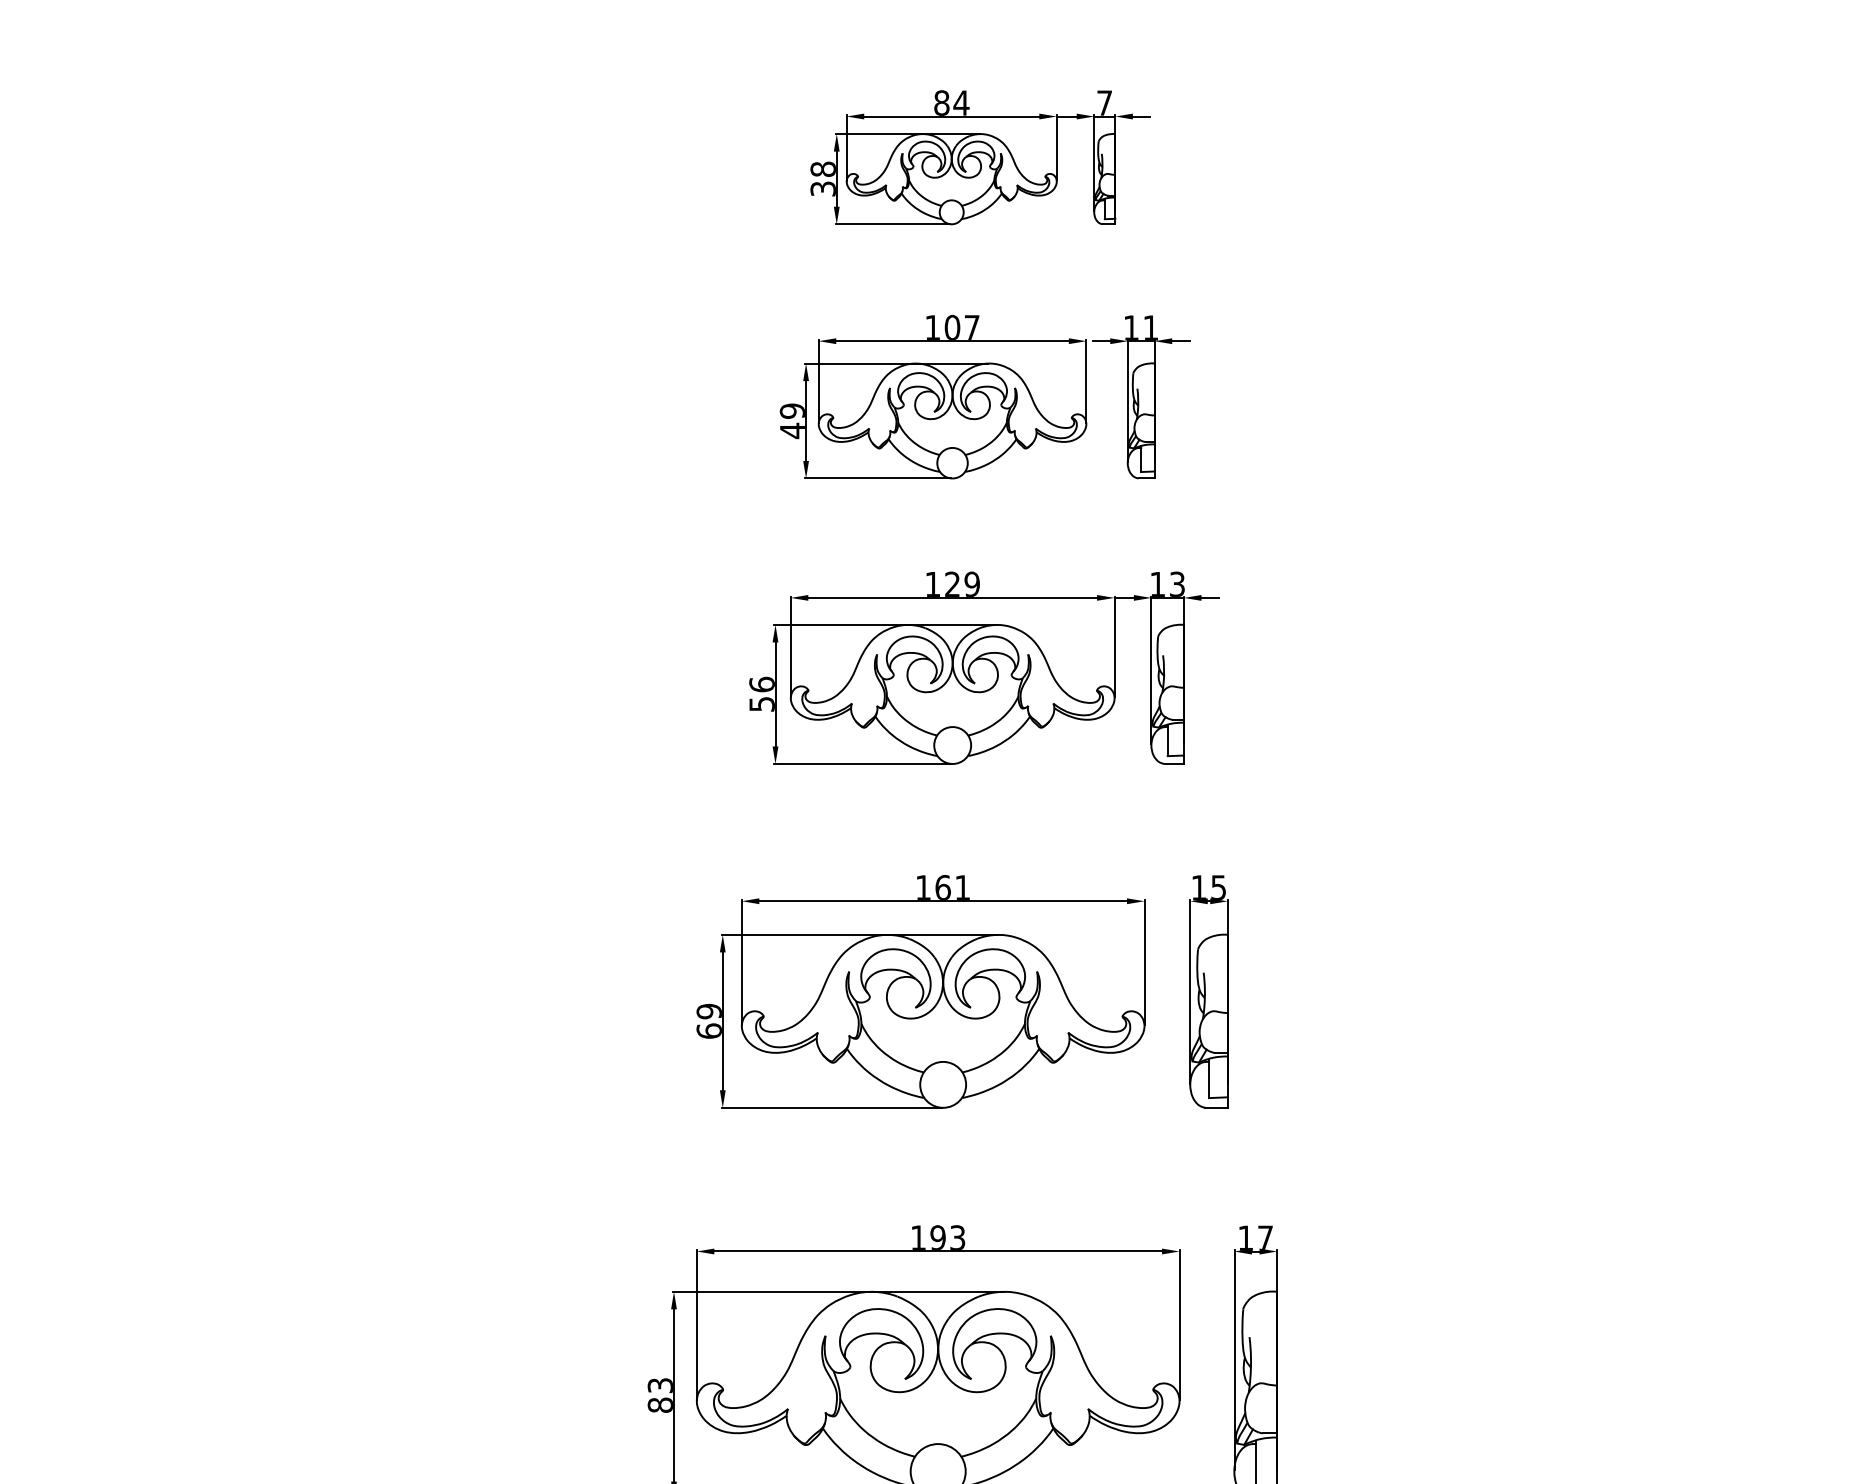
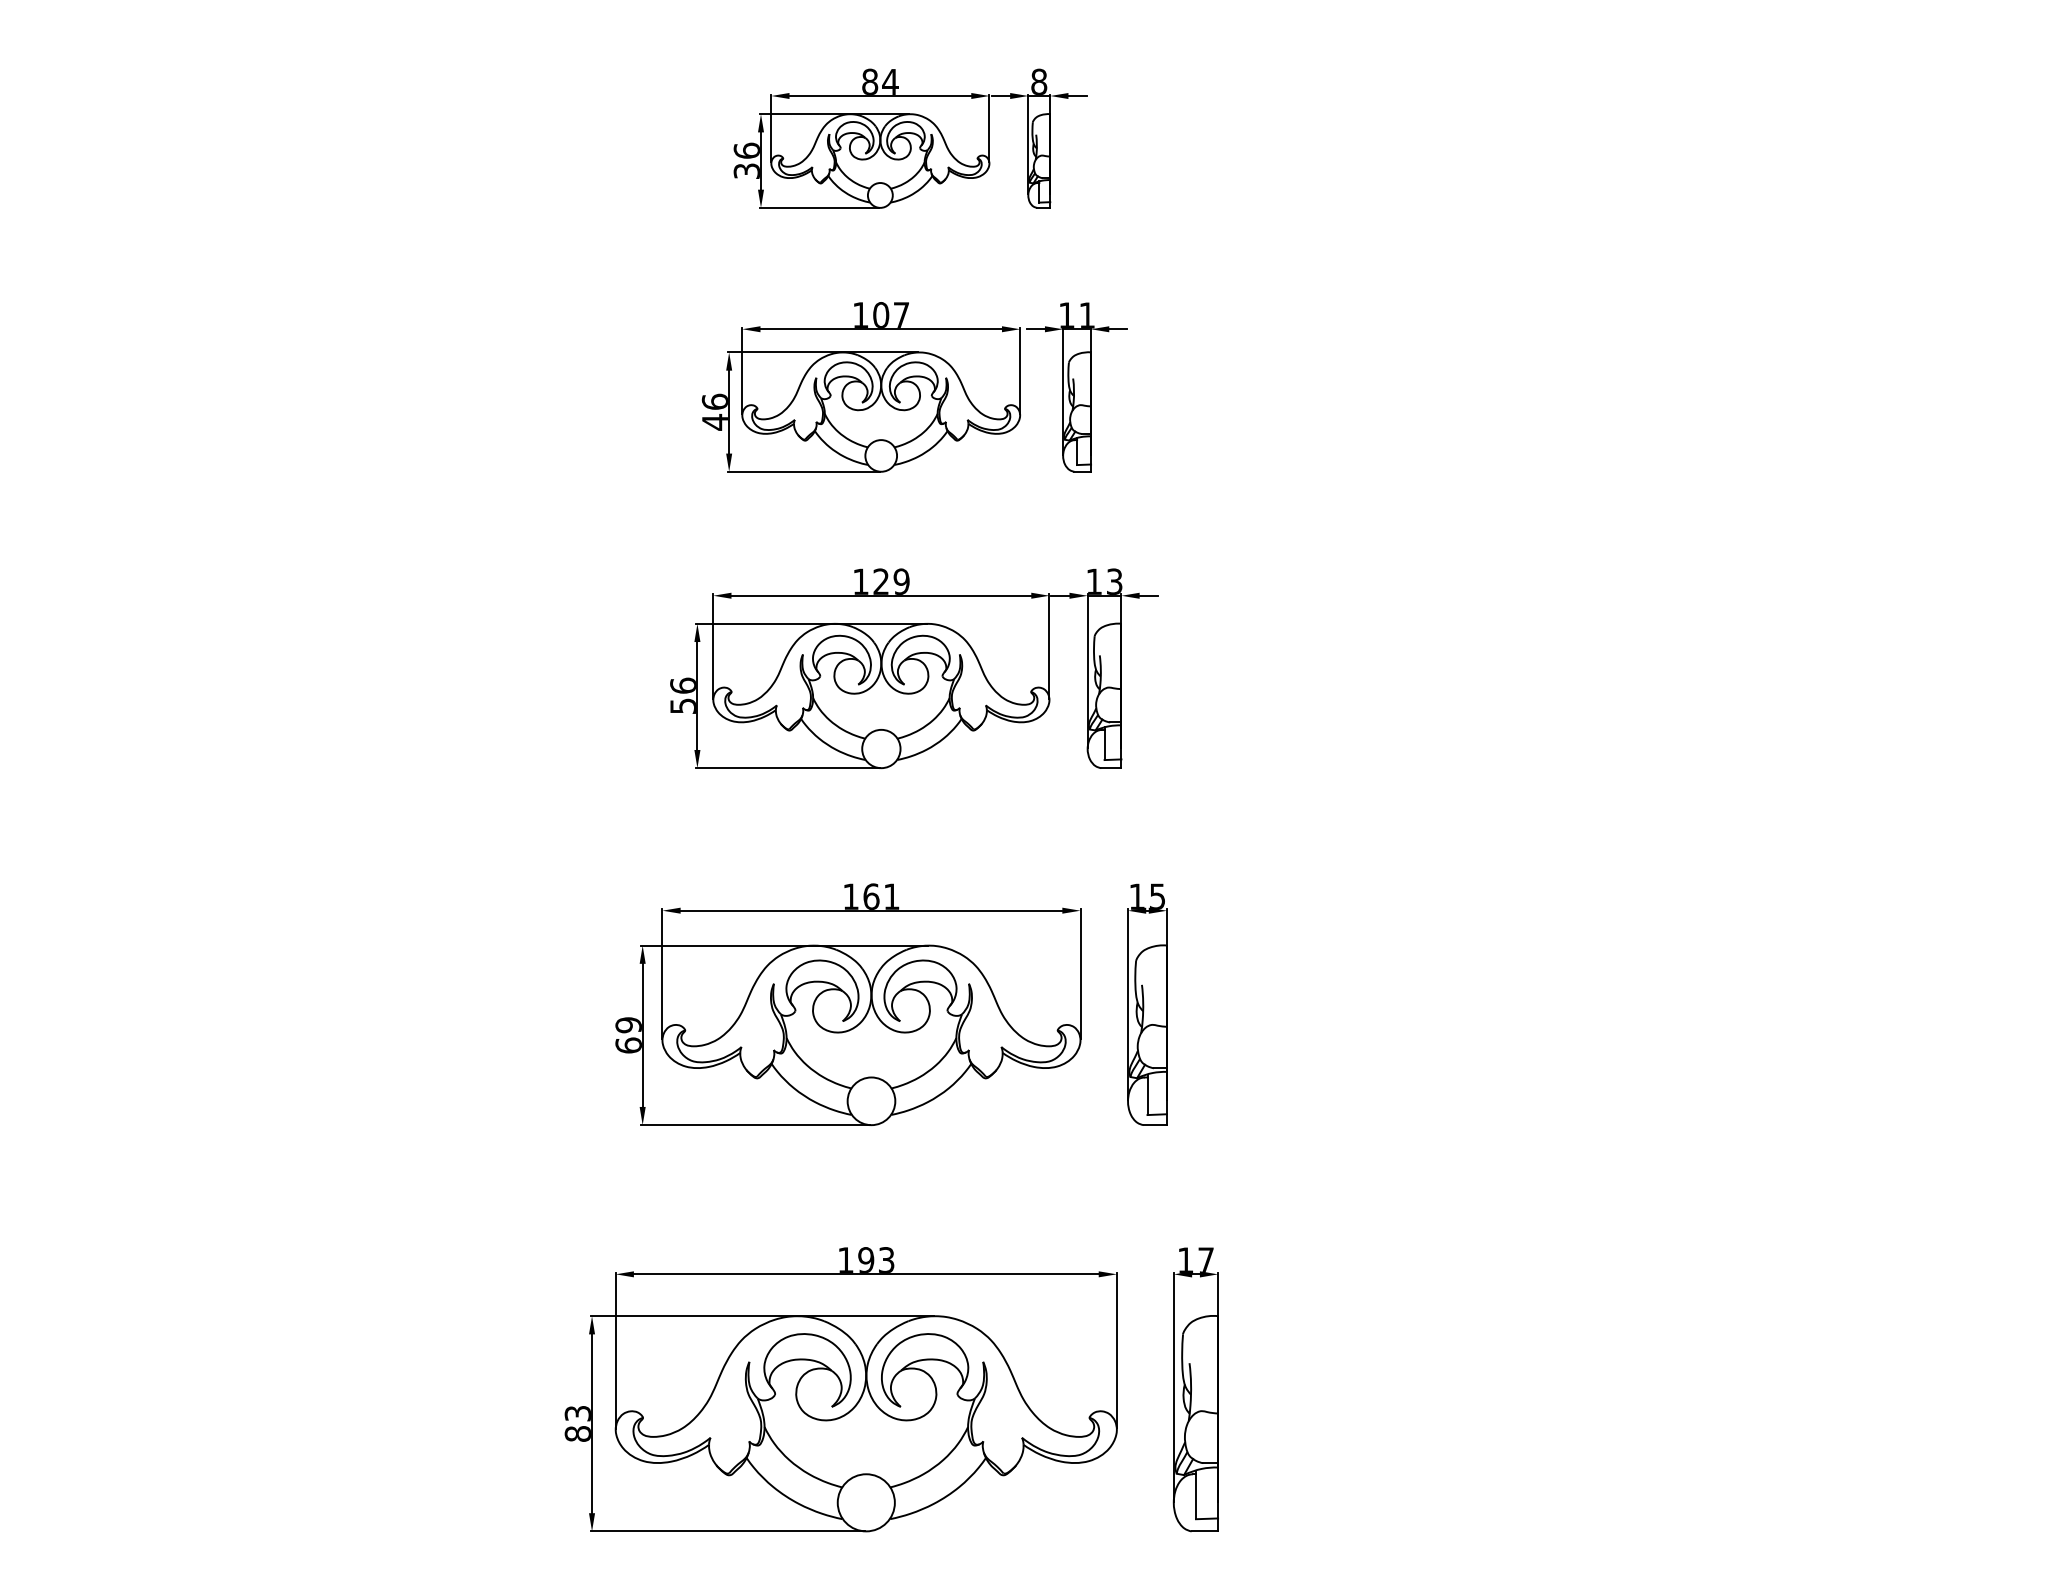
text: (1105, 102) -> (1039, 81), 7 -> 8
text: (822, 169) -> (746, 150), 38 -> 36
text: (791, 410) -> (714, 401), 49 -> 46

